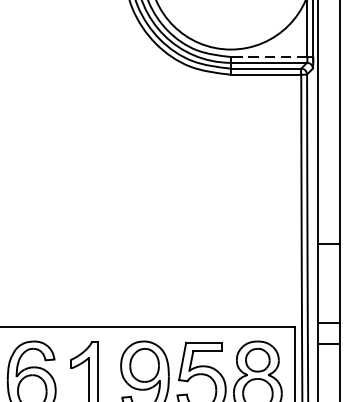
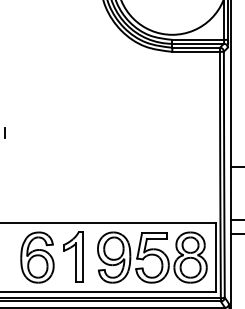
line: (269, 56) -> (198, 39), dashed -> solid

